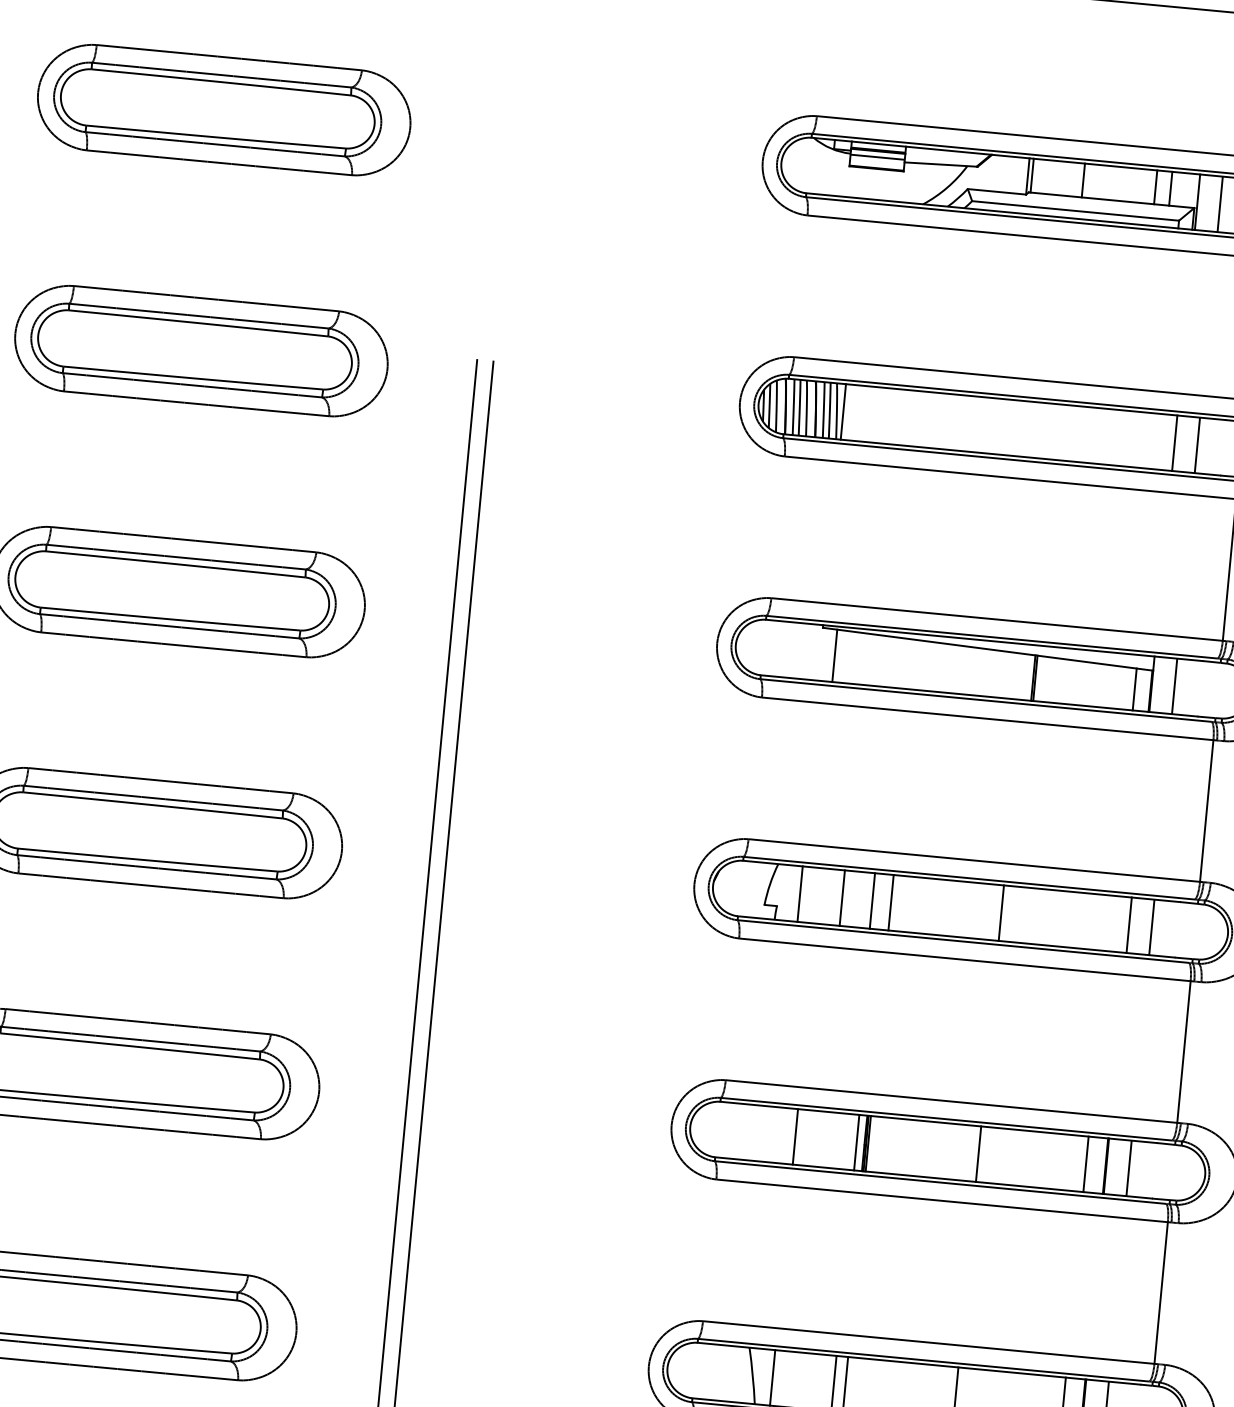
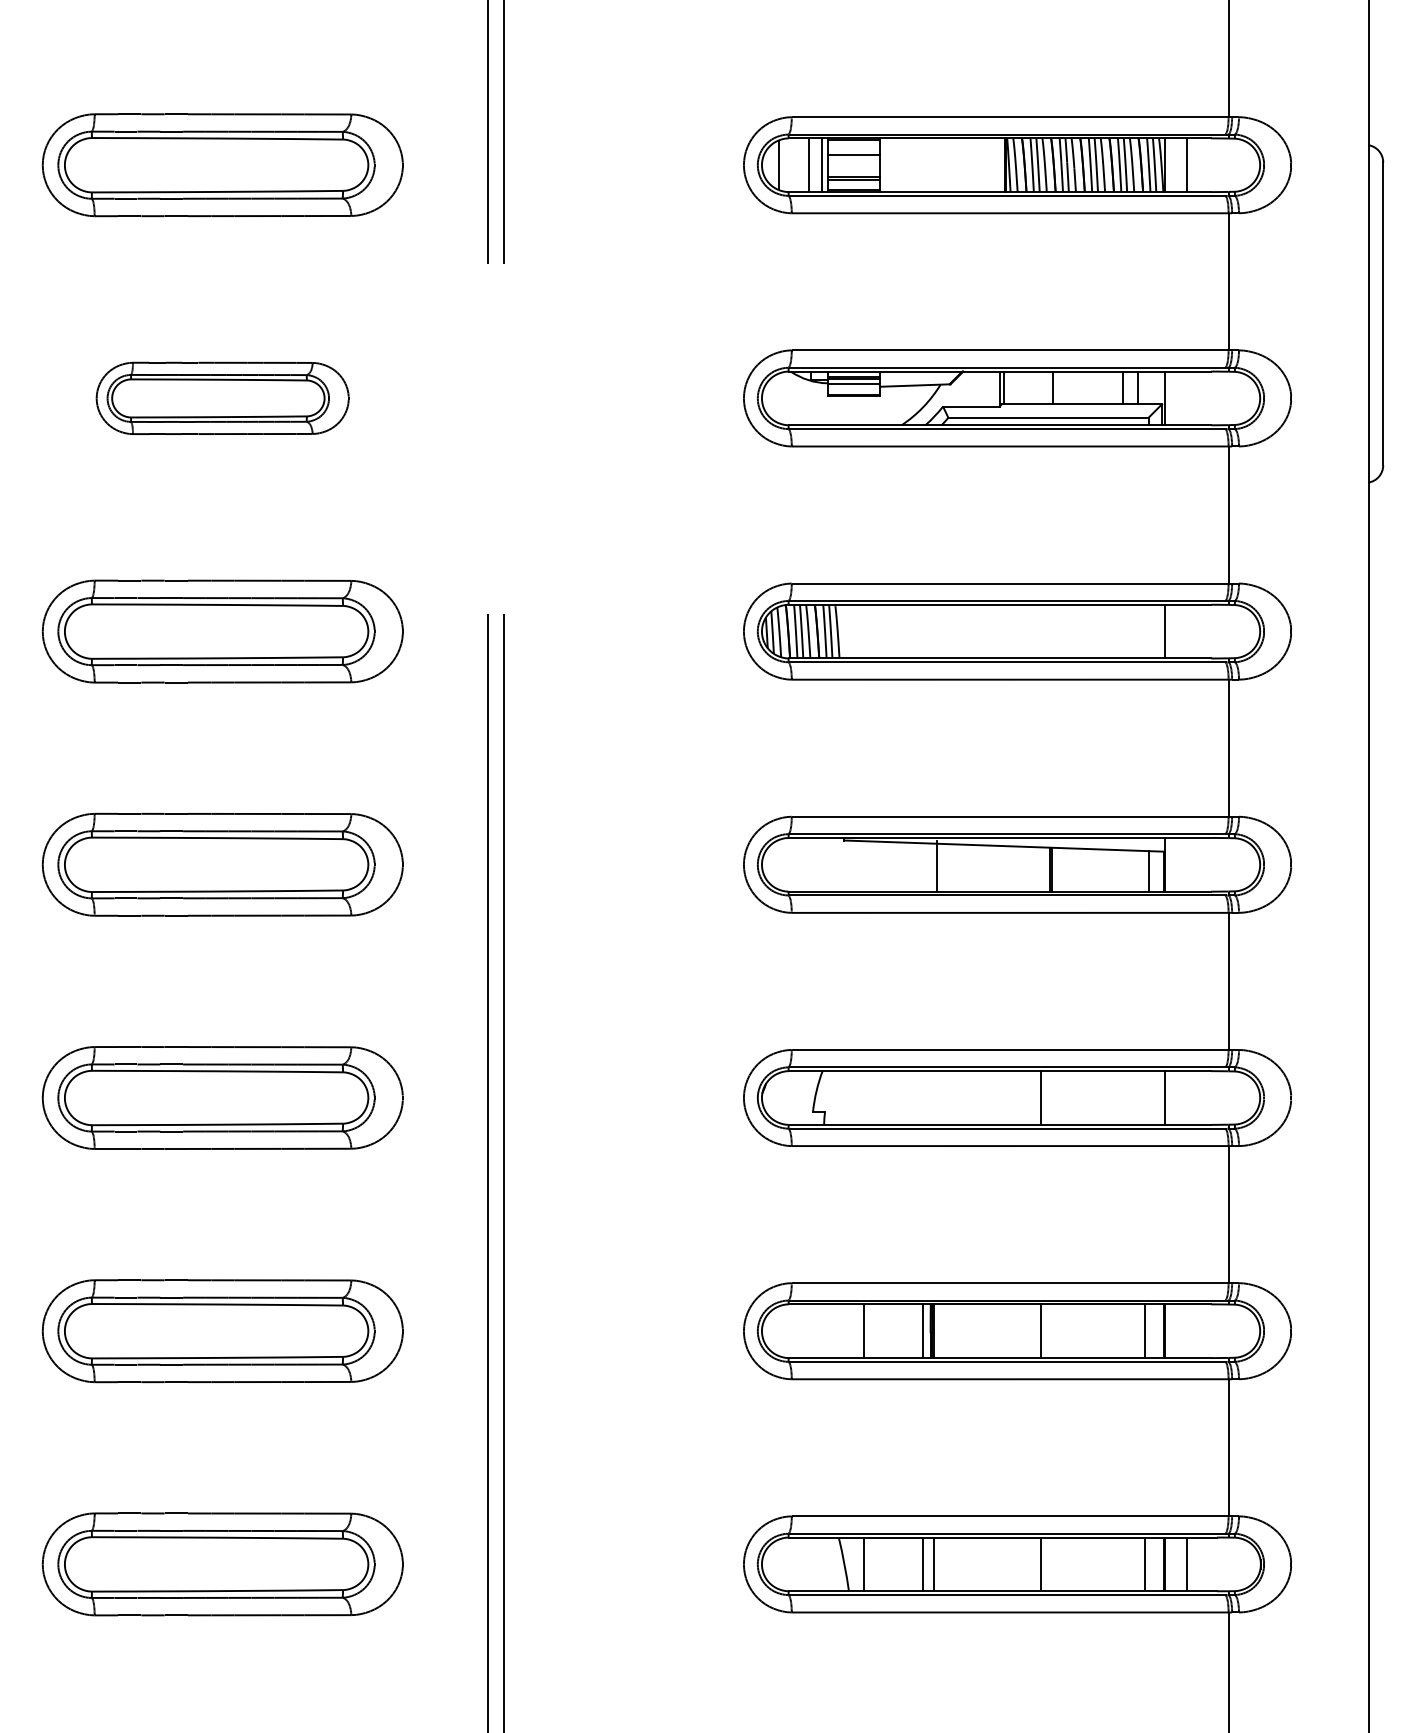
part: (223, 110) -> (222, 398), size x0.7
line: (1220, 204) -> (1186, 398), removed
line: (842, 411) -> (843, 631), removed
line: (1197, 445) -> (1186, 631), removed
line: (834, 655) -> (936, 866), moved
line: (1174, 686) -> (1186, 864), removed
line: (800, 893) -> (846, 1097), removed
line: (842, 897) -> (887, 1097), removed
line: (872, 900) -> (916, 1097), removed
line: (891, 902) -> (934, 1097), removed
line: (1151, 926) -> (1186, 1097), removed
line: (1129, 1168) -> (1186, 1331), removed

